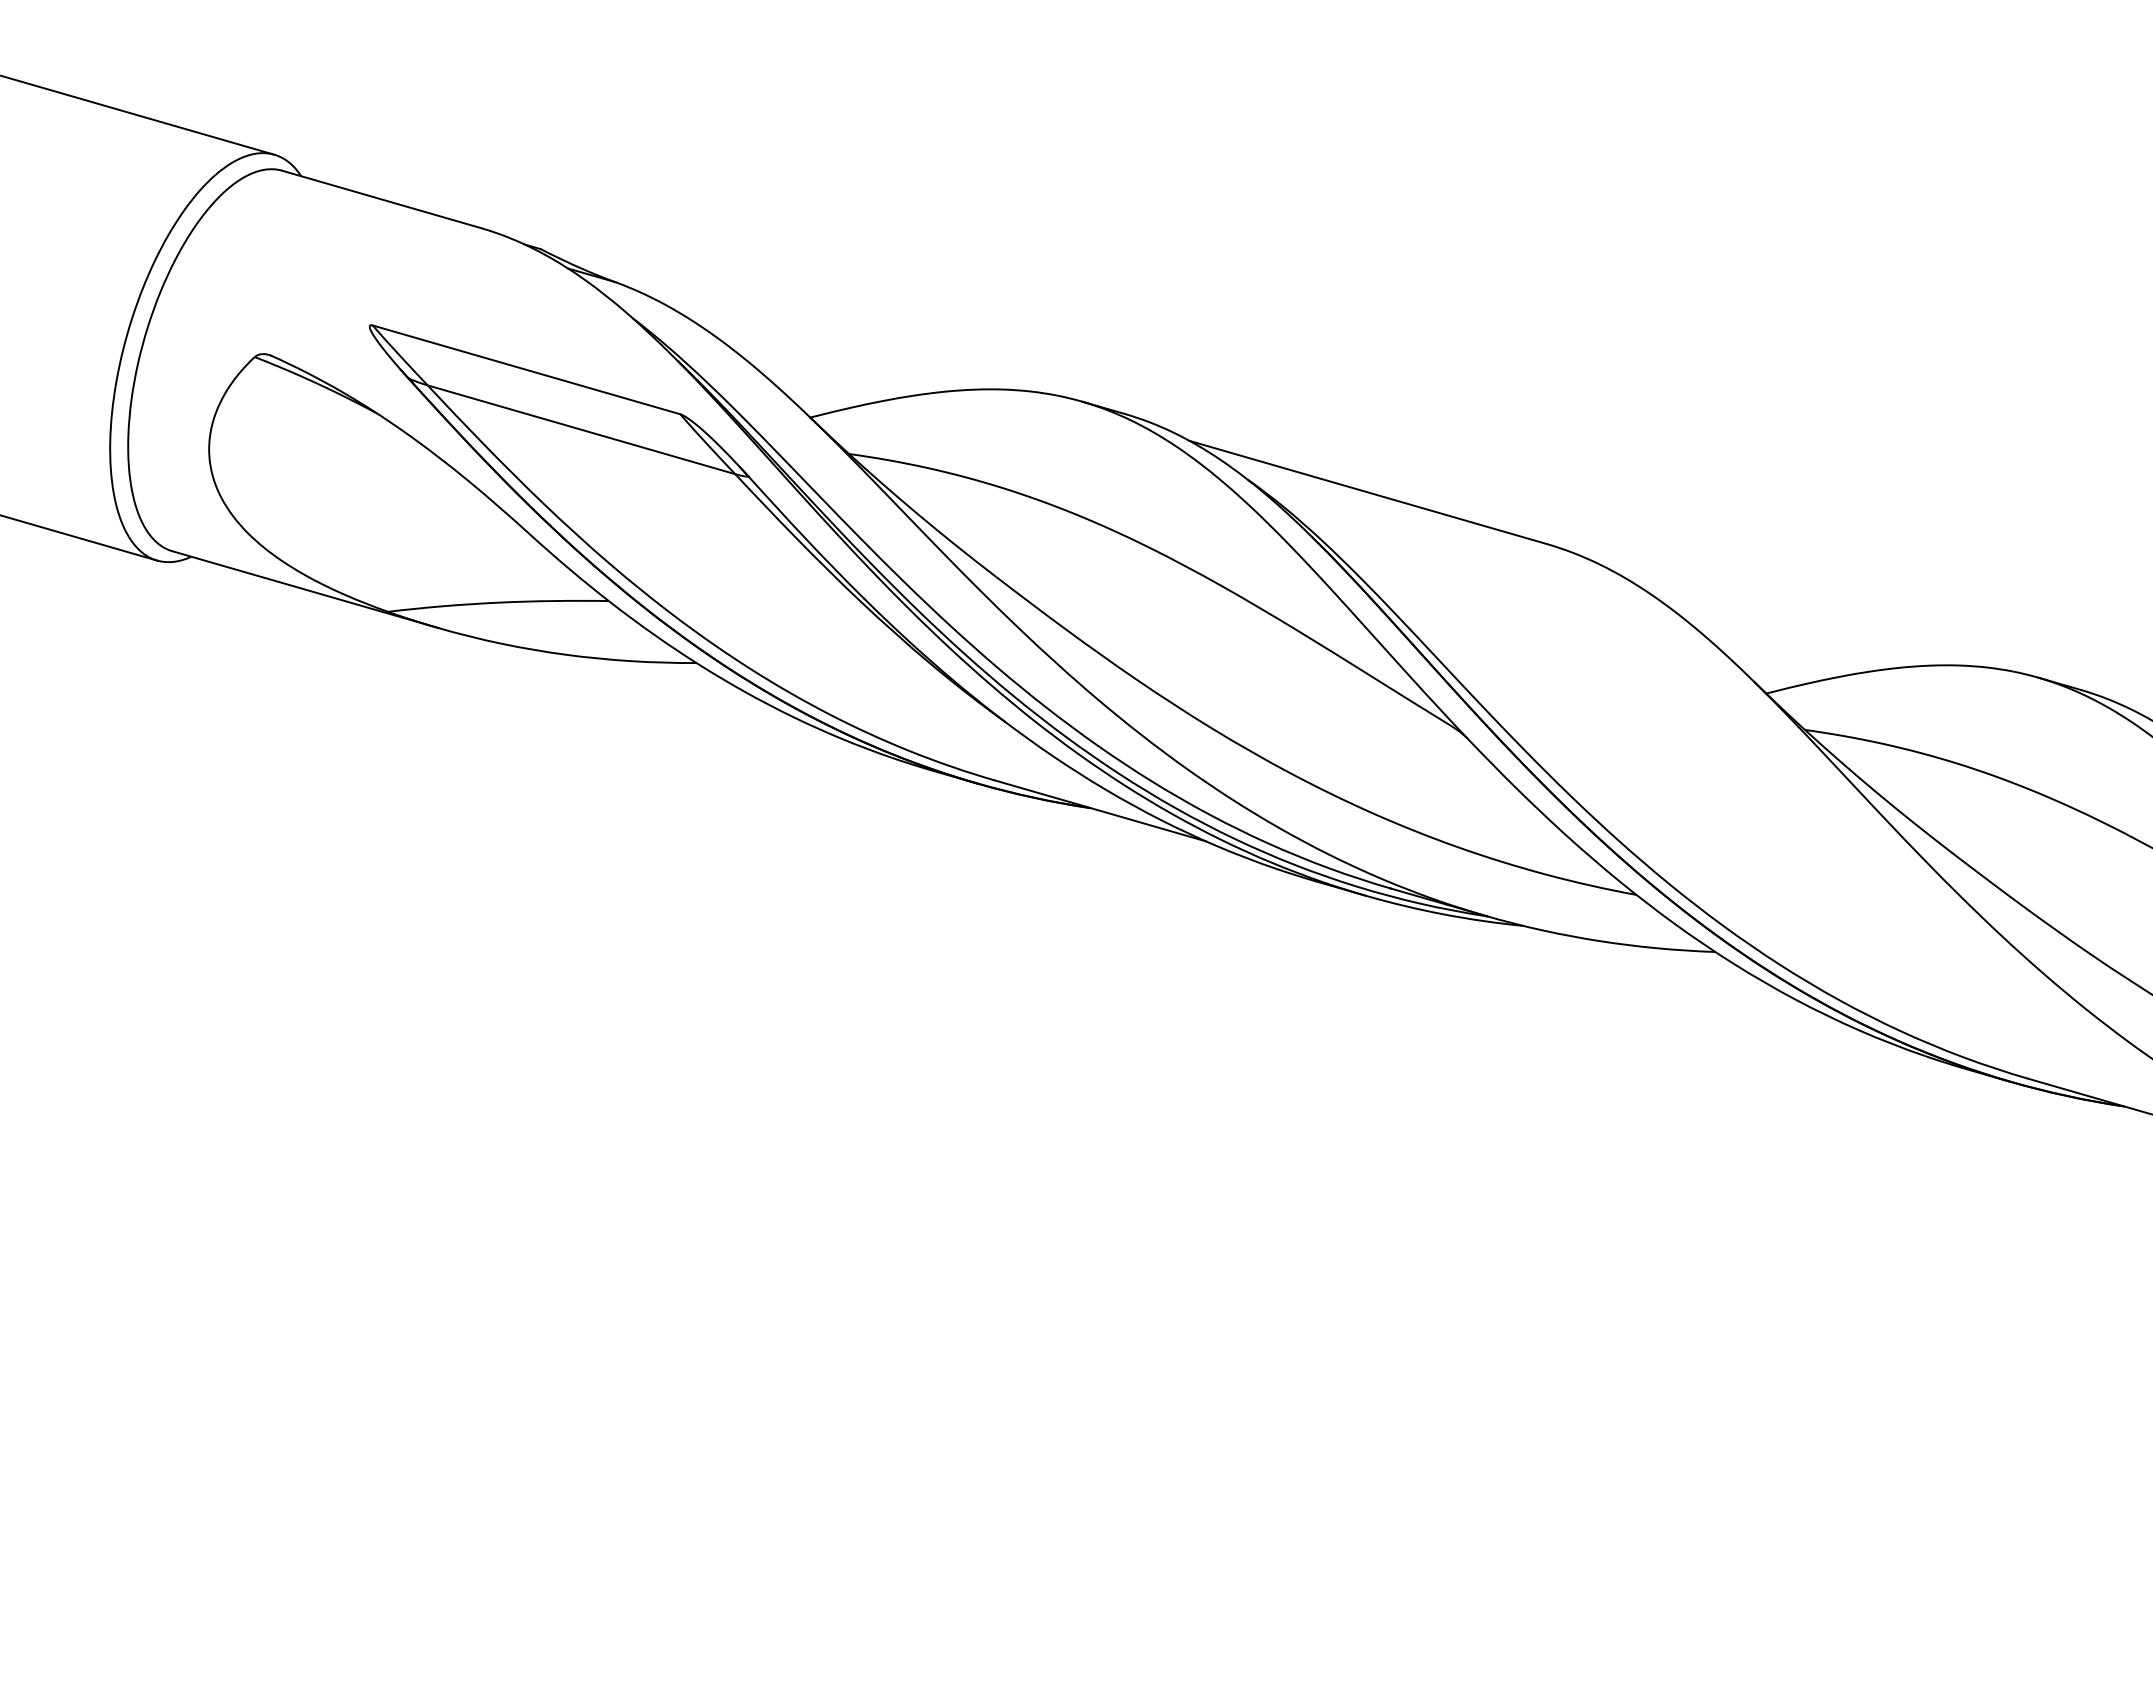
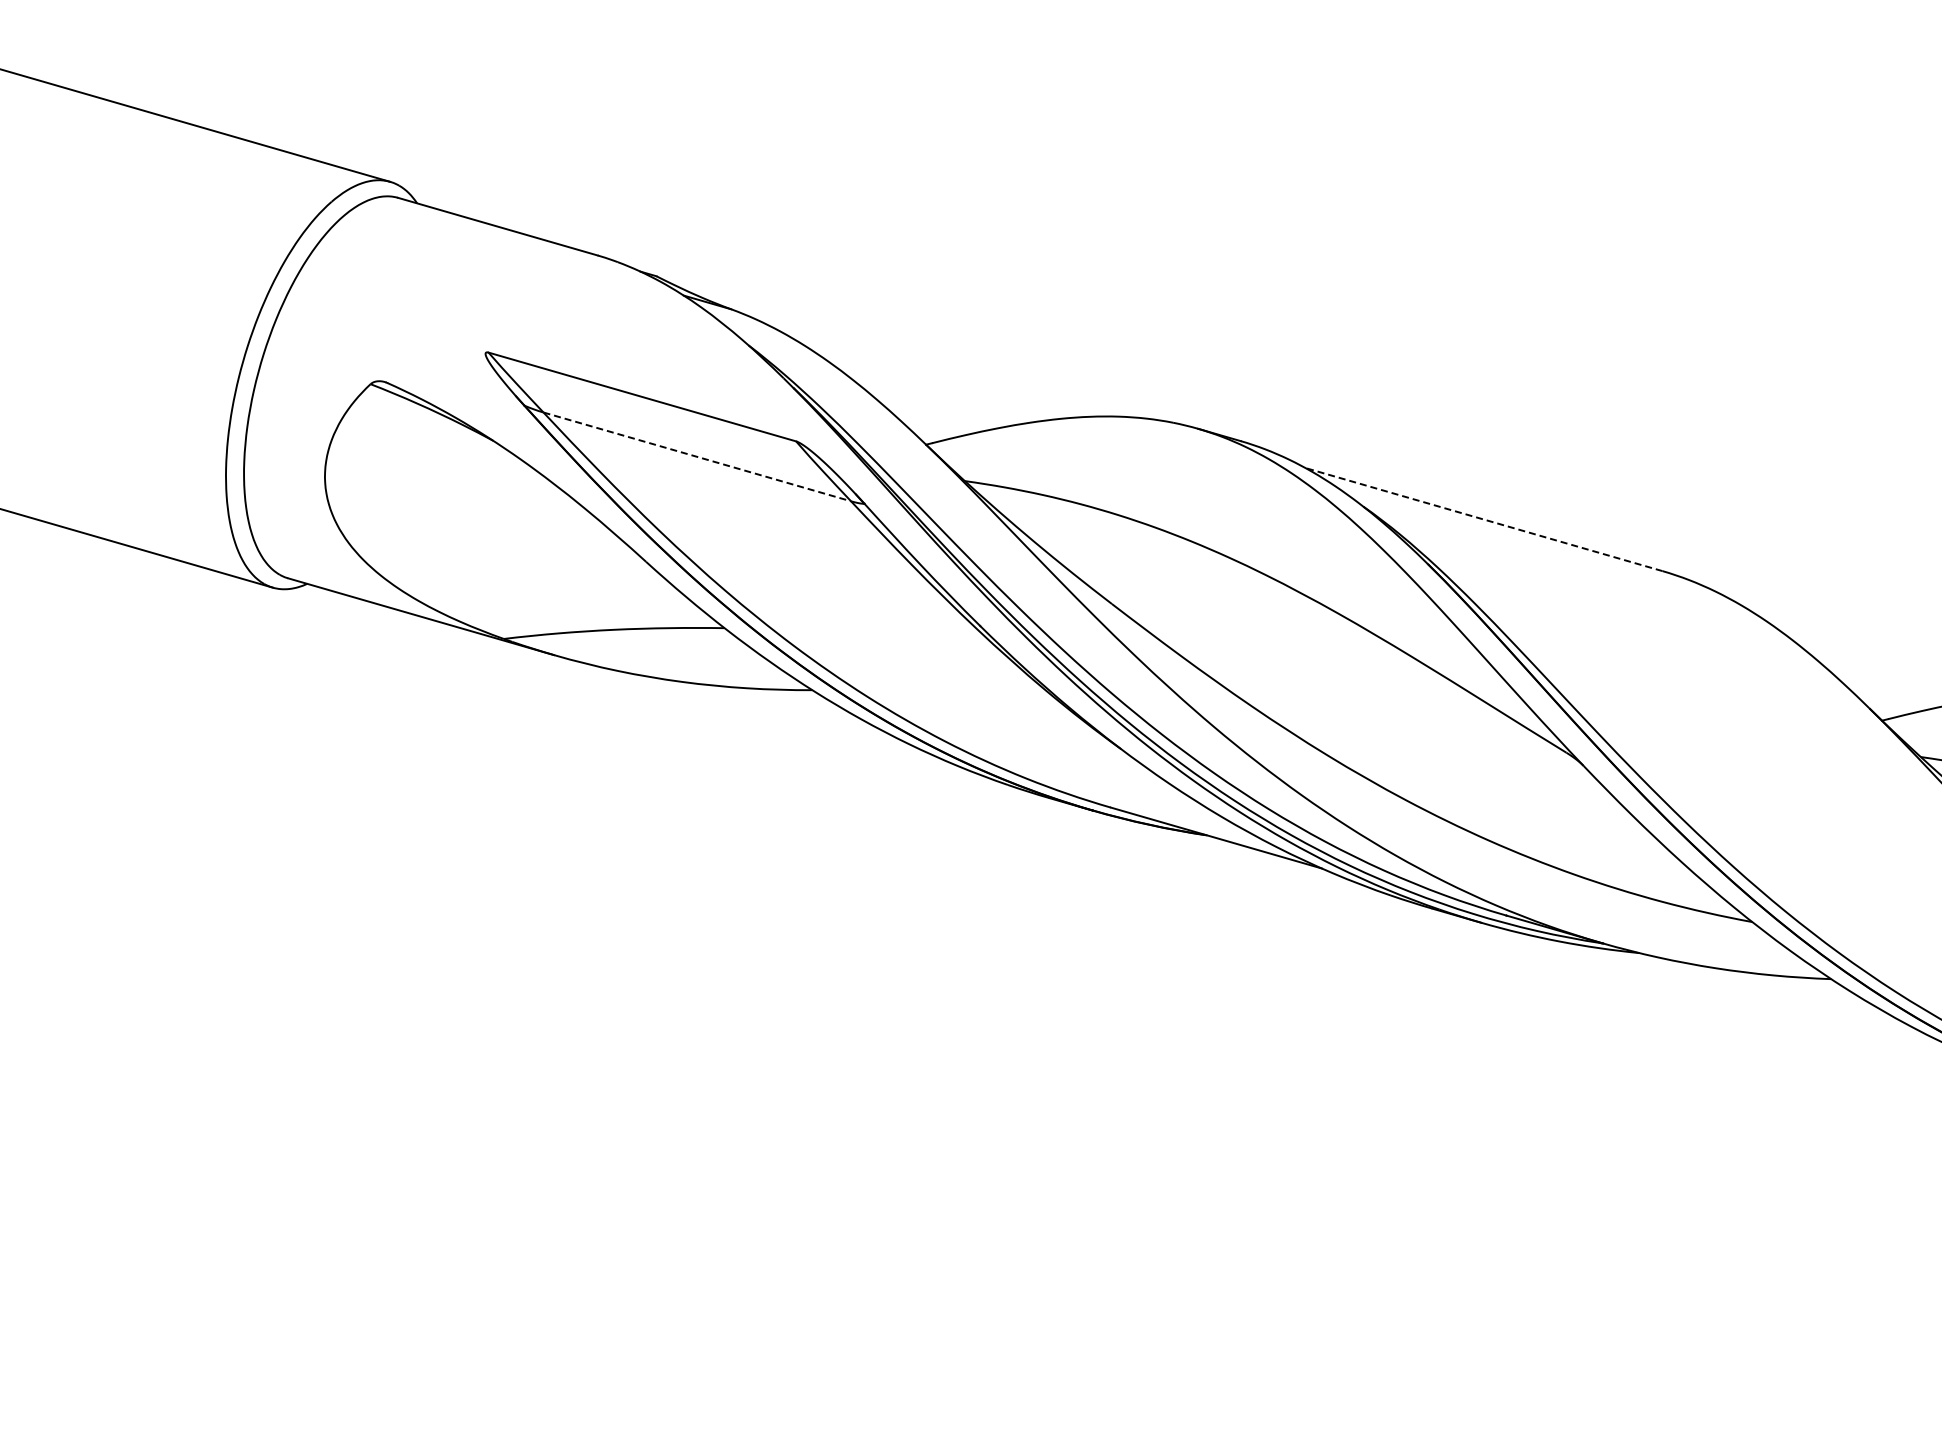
line: (581, 429) -> (697, 456), solid -> dashed
line: (1368, 492) -> (1484, 519), solid -> dashed

